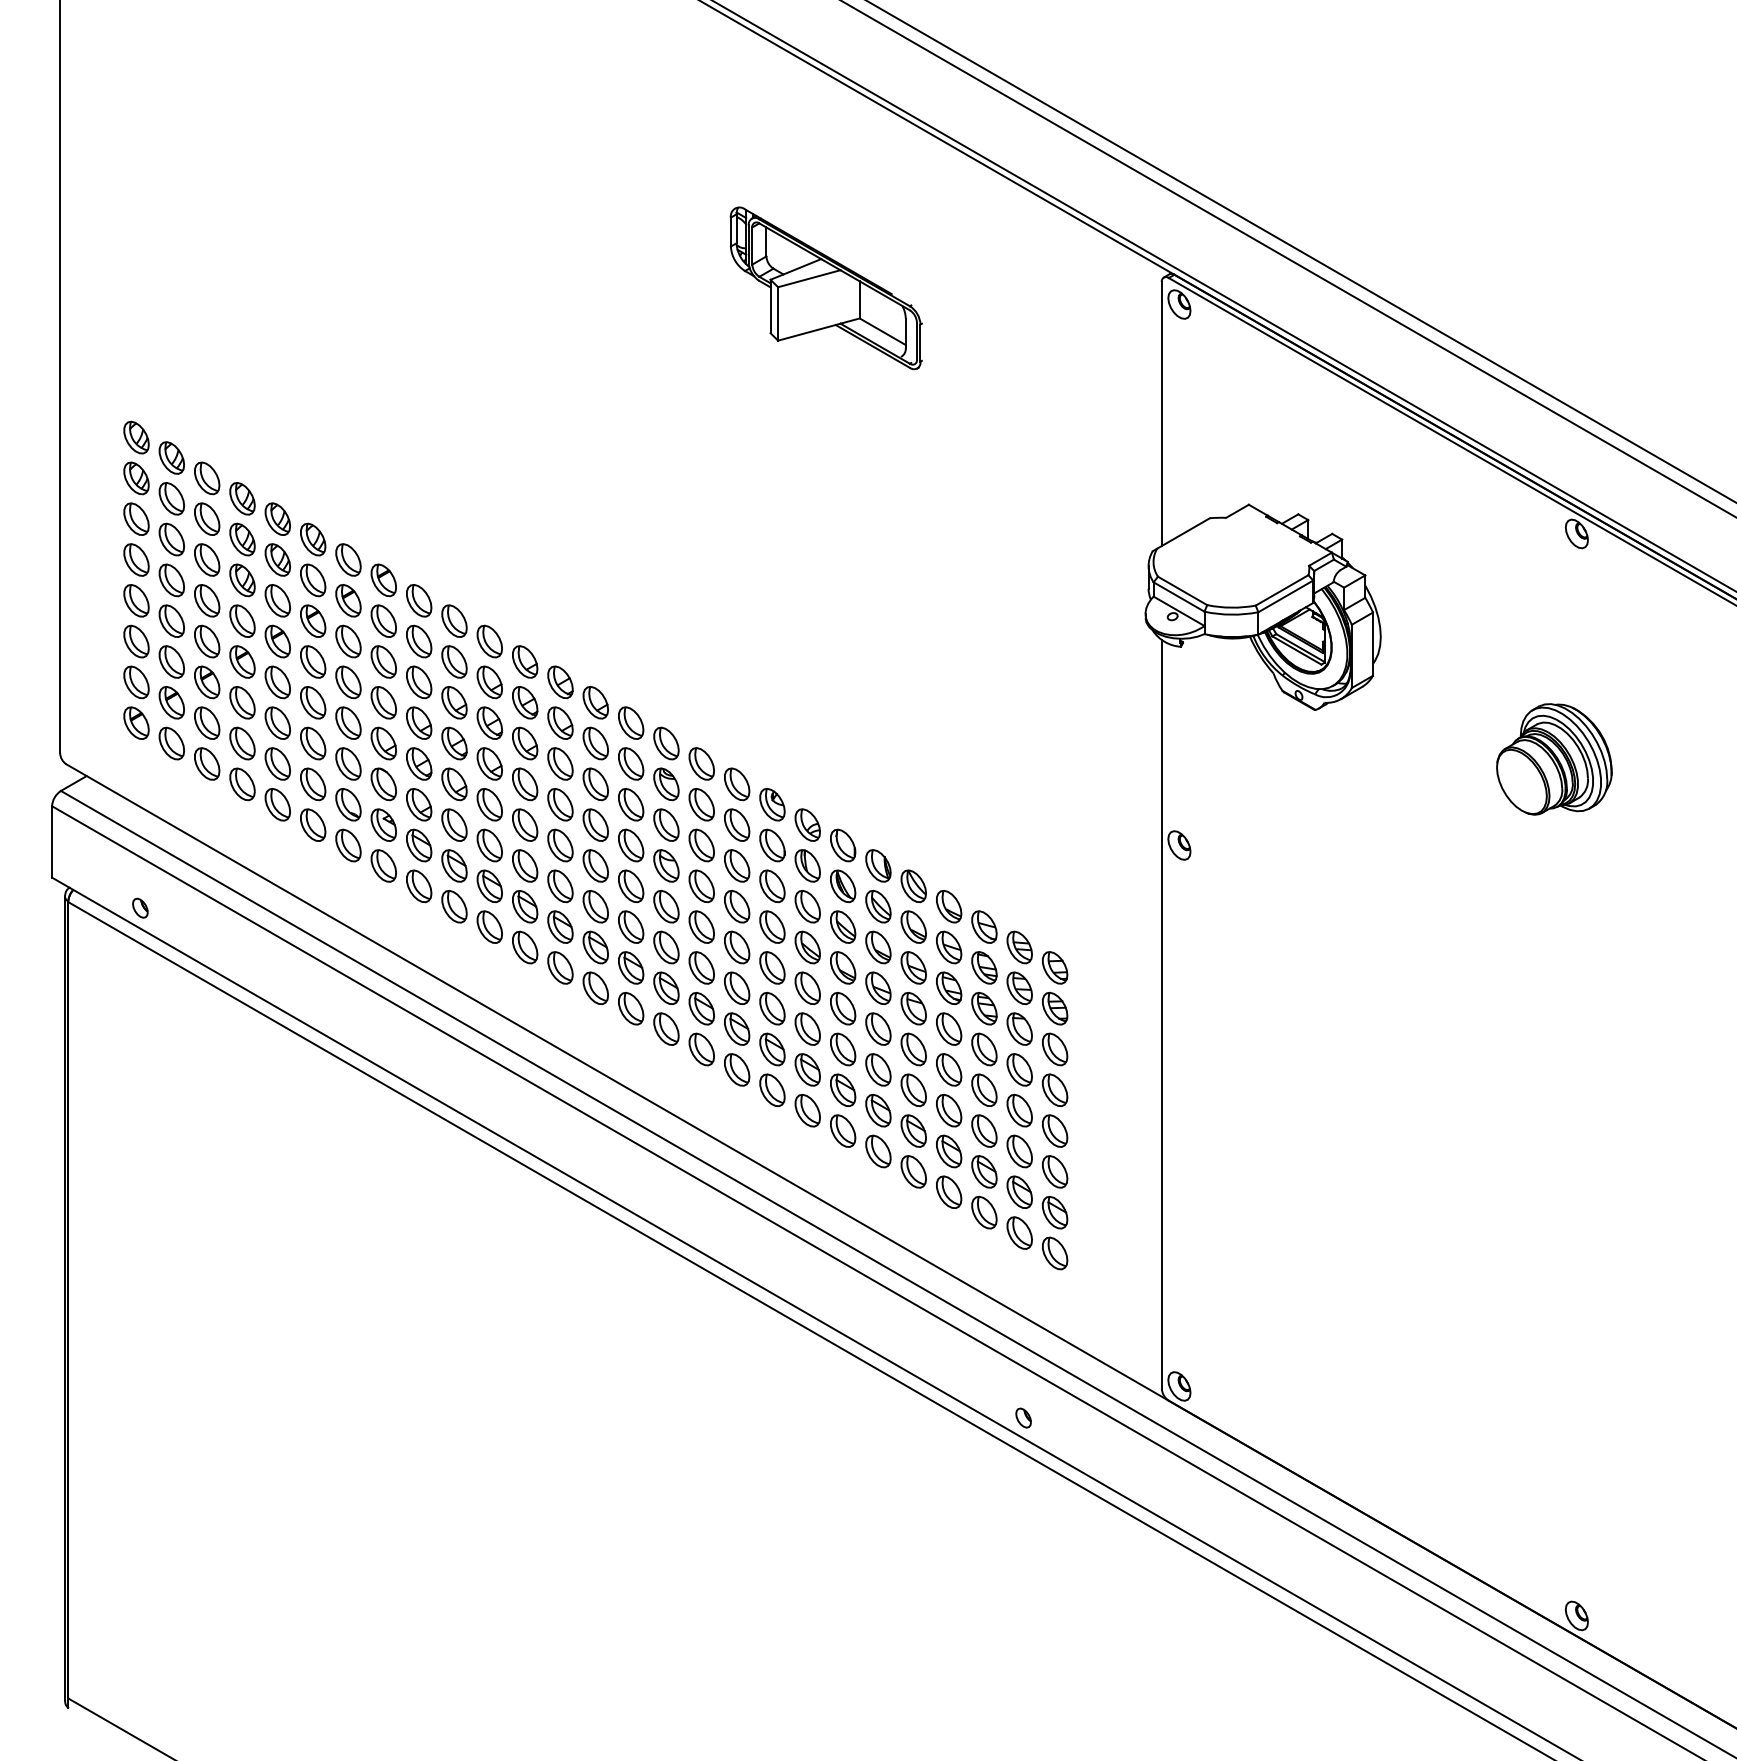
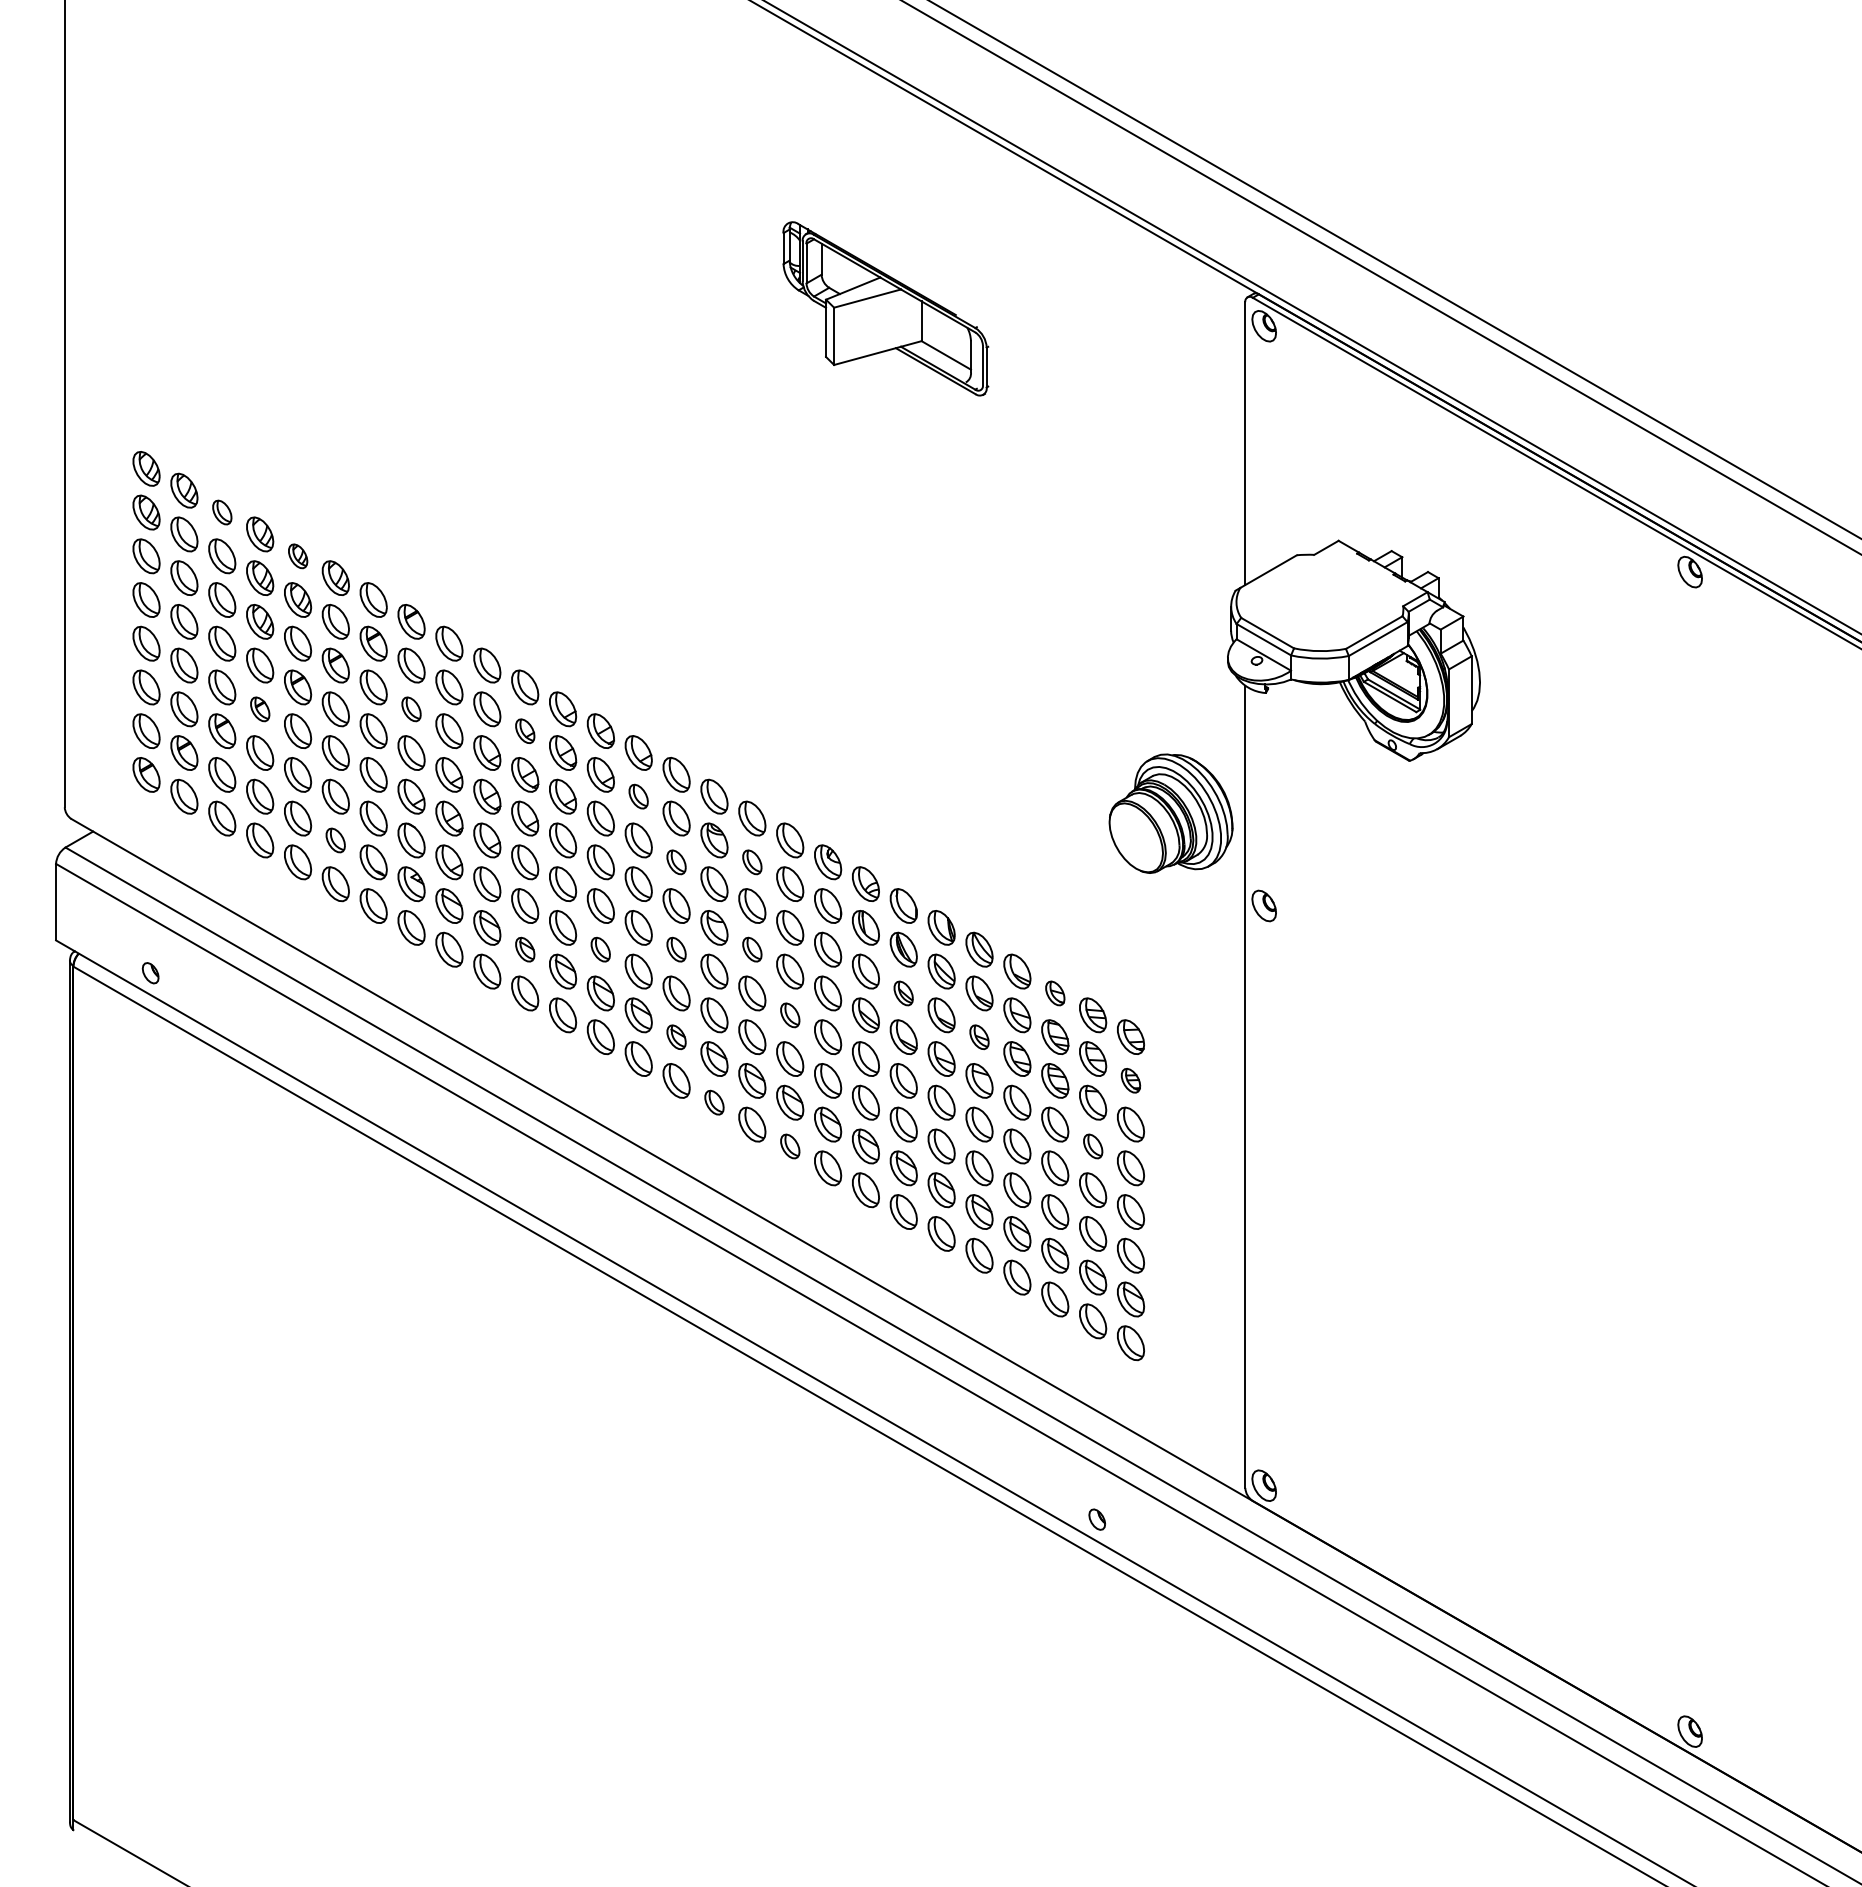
part: (207, 478) -> (222, 512), size x0.7
part: (278, 519) -> (298, 556), size x0.7
part: (242, 662) -> (260, 709), size x0.7
part: (383, 662) -> (411, 709), size x0.7
part: (490, 682) -> (525, 731), size x0.7
part: (595, 743) -> (638, 796), size x0.7
part: (1553, 759) -> (1170, 813), moved
part: (312, 784) -> (335, 840), size x0.7
part: (631, 804) -> (676, 862), size x0.7
part: (701, 804) -> (752, 862), size x0.7
part: (490, 886) -> (525, 949), size x0.7
part: (560, 886) -> (600, 949), size x0.7
part: (631, 886) -> (676, 949), size x0.7
part: (701, 886) -> (752, 949), size x0.7
part: (842, 927) -> (903, 993), size x0.7
part: (984, 927) -> (1055, 993), size x0.7
part: (737, 947) -> (790, 1015), size x0.7
part: (631, 968) -> (676, 1037), size x0.7
part: (913, 968) -> (979, 1037), size x0.7
part: (1054, 1008) -> (1130, 1080), size x0.7
part: (666, 1028) -> (714, 1102), size x0.7
part: (737, 1069) -> (790, 1146), size x0.7
part: (1020, 1069) -> (1093, 1146), size x0.7

